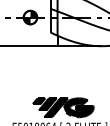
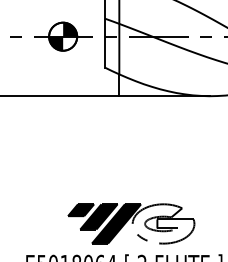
fill: (78, 107) -> (162, 223), removed

